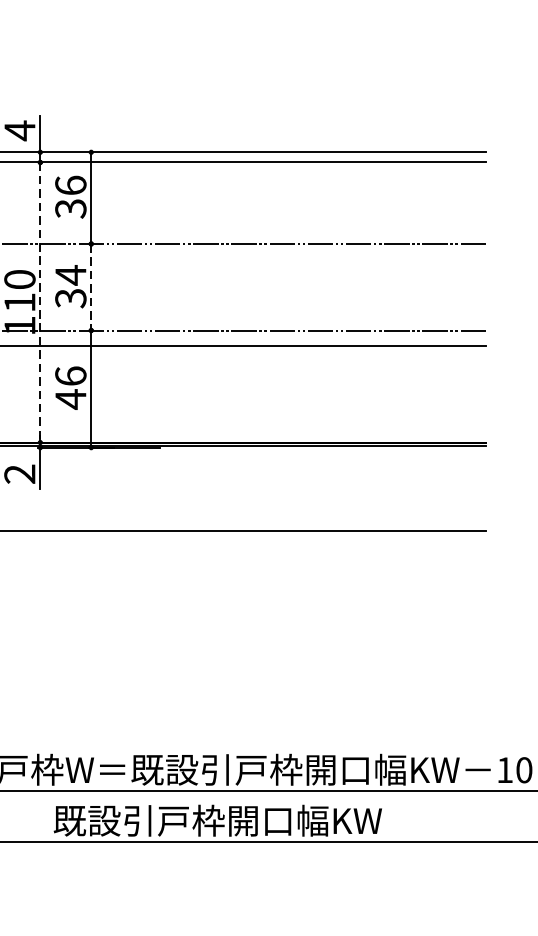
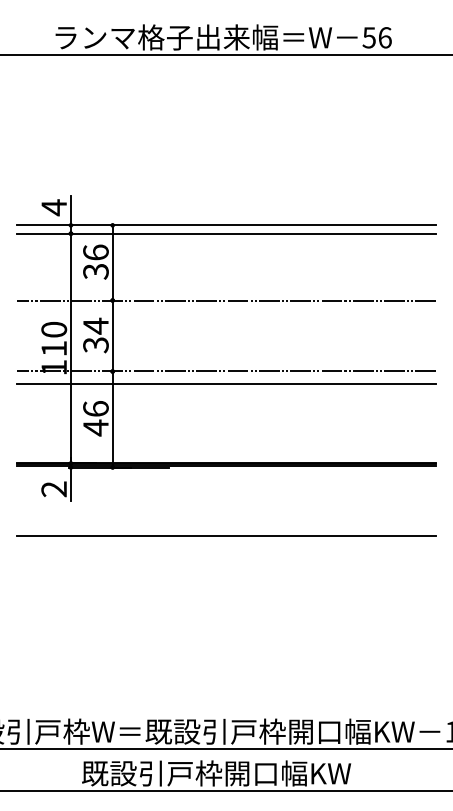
line: (91, 287) -> (112, 336), dashed -> solid
line: (39, 302) -> (70, 348), dashed -> solid

